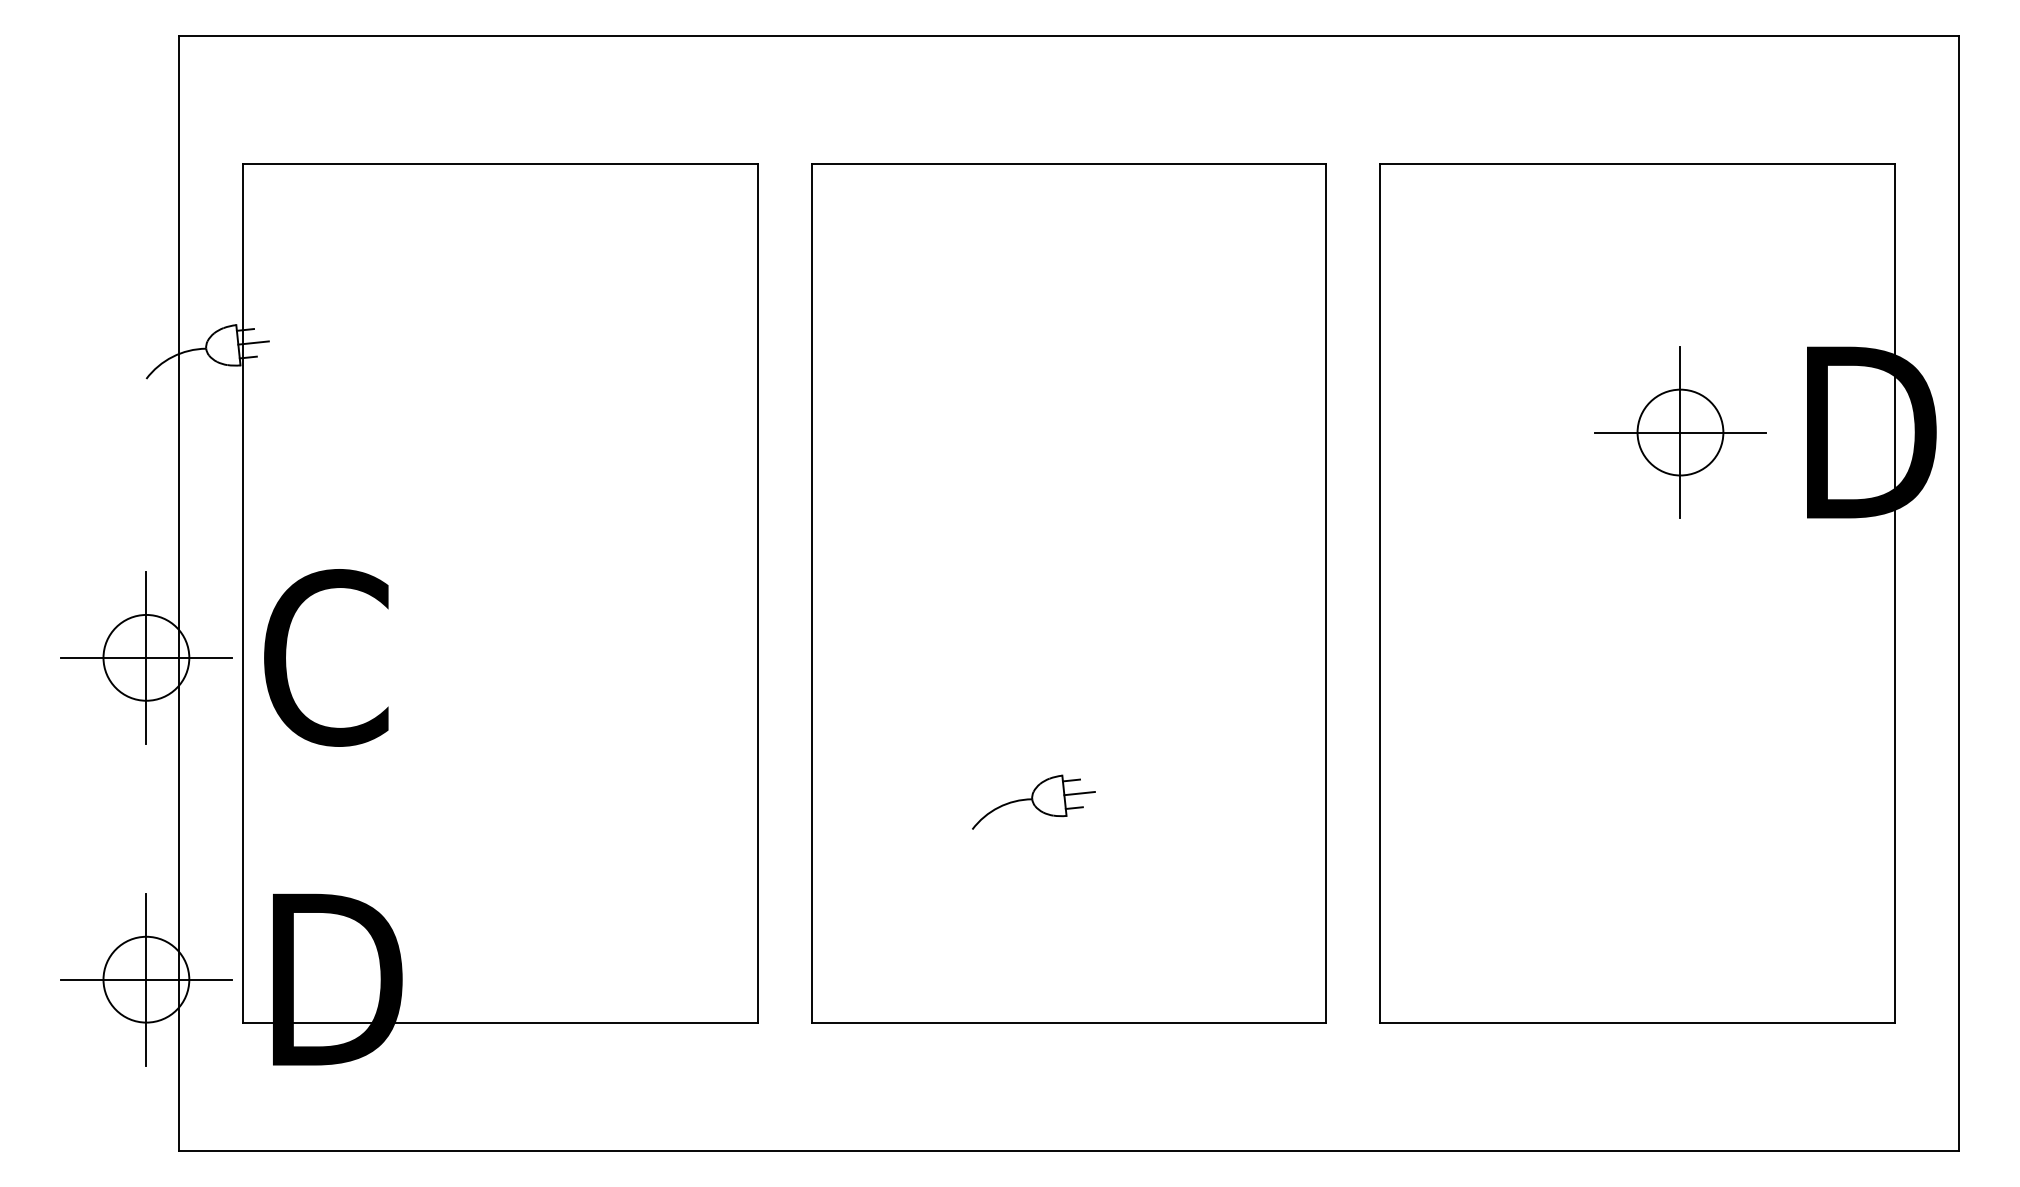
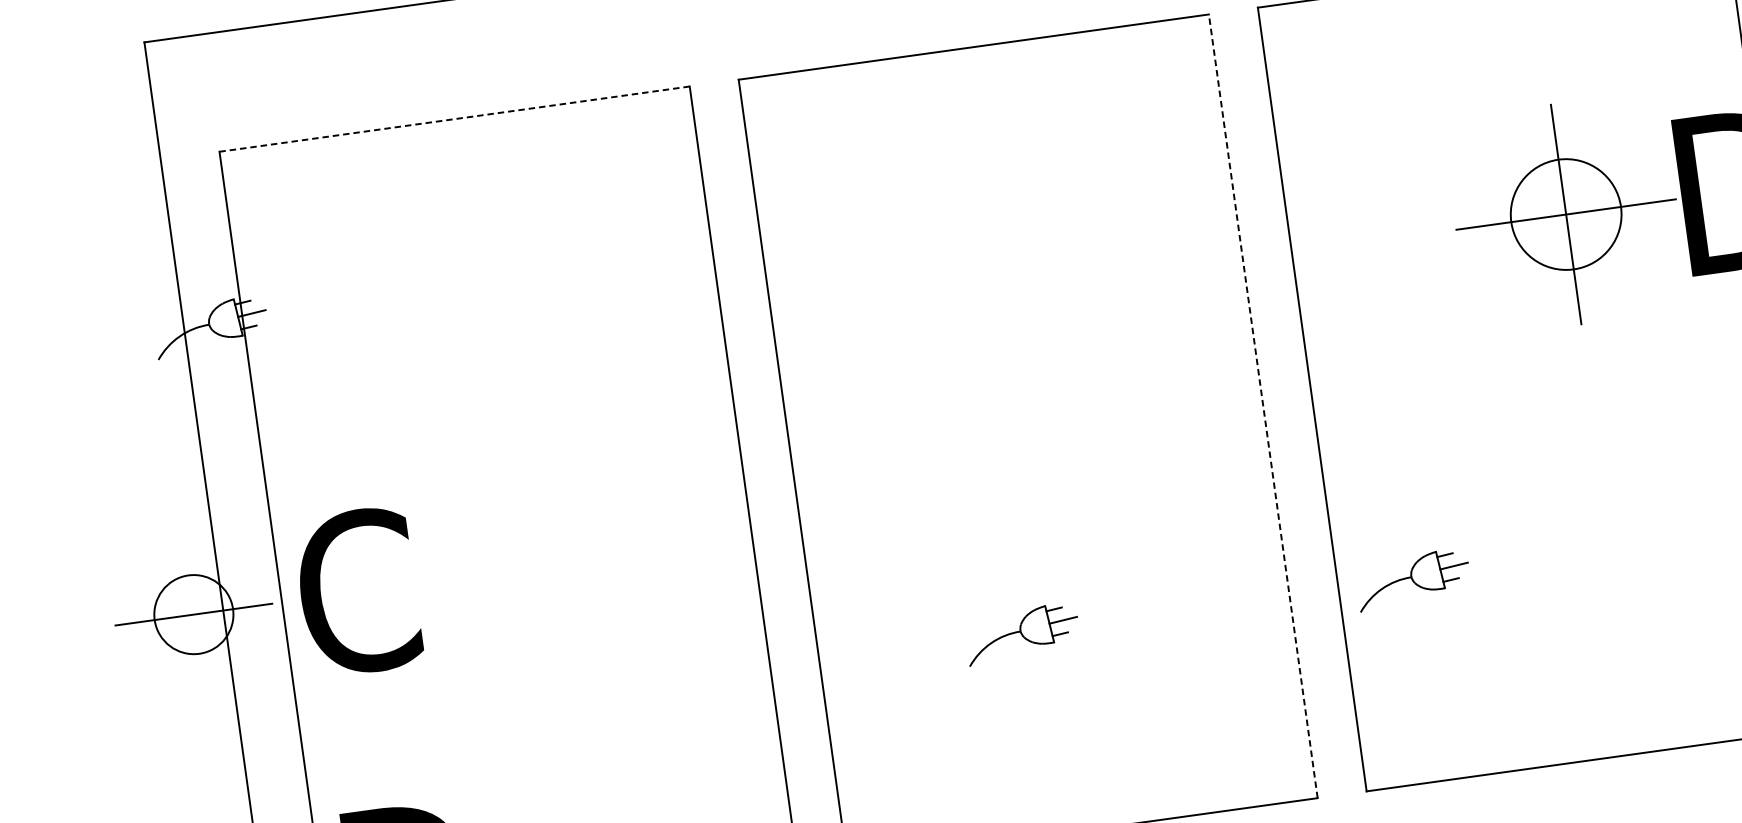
line: (499, 164) -> (453, 119), solid -> dashed
part: (1680, 432) -> (1566, 214), size x1.4
line: (1326, 593) -> (1263, 406), solid -> dashed
line: (146, 657) -> (193, 614), removed
part: (1461, 801) -> (1412, 579), added

